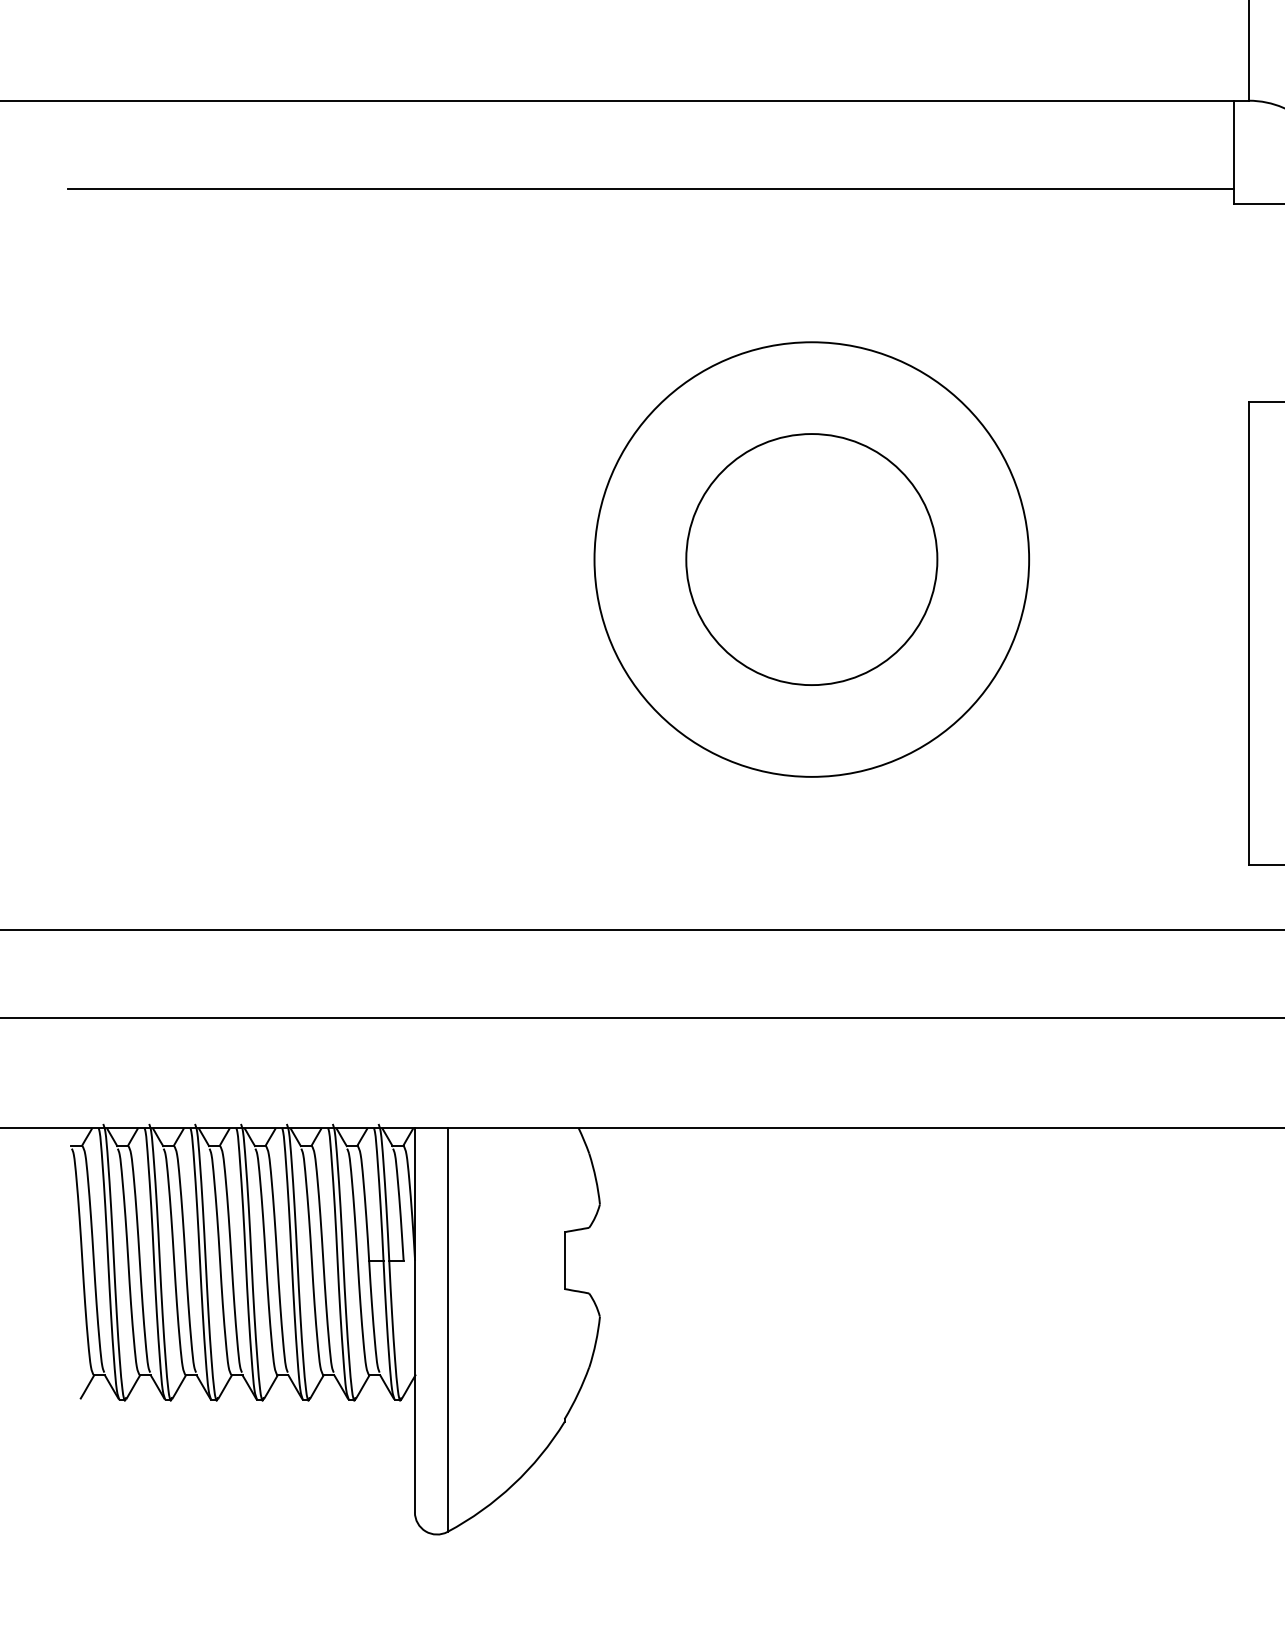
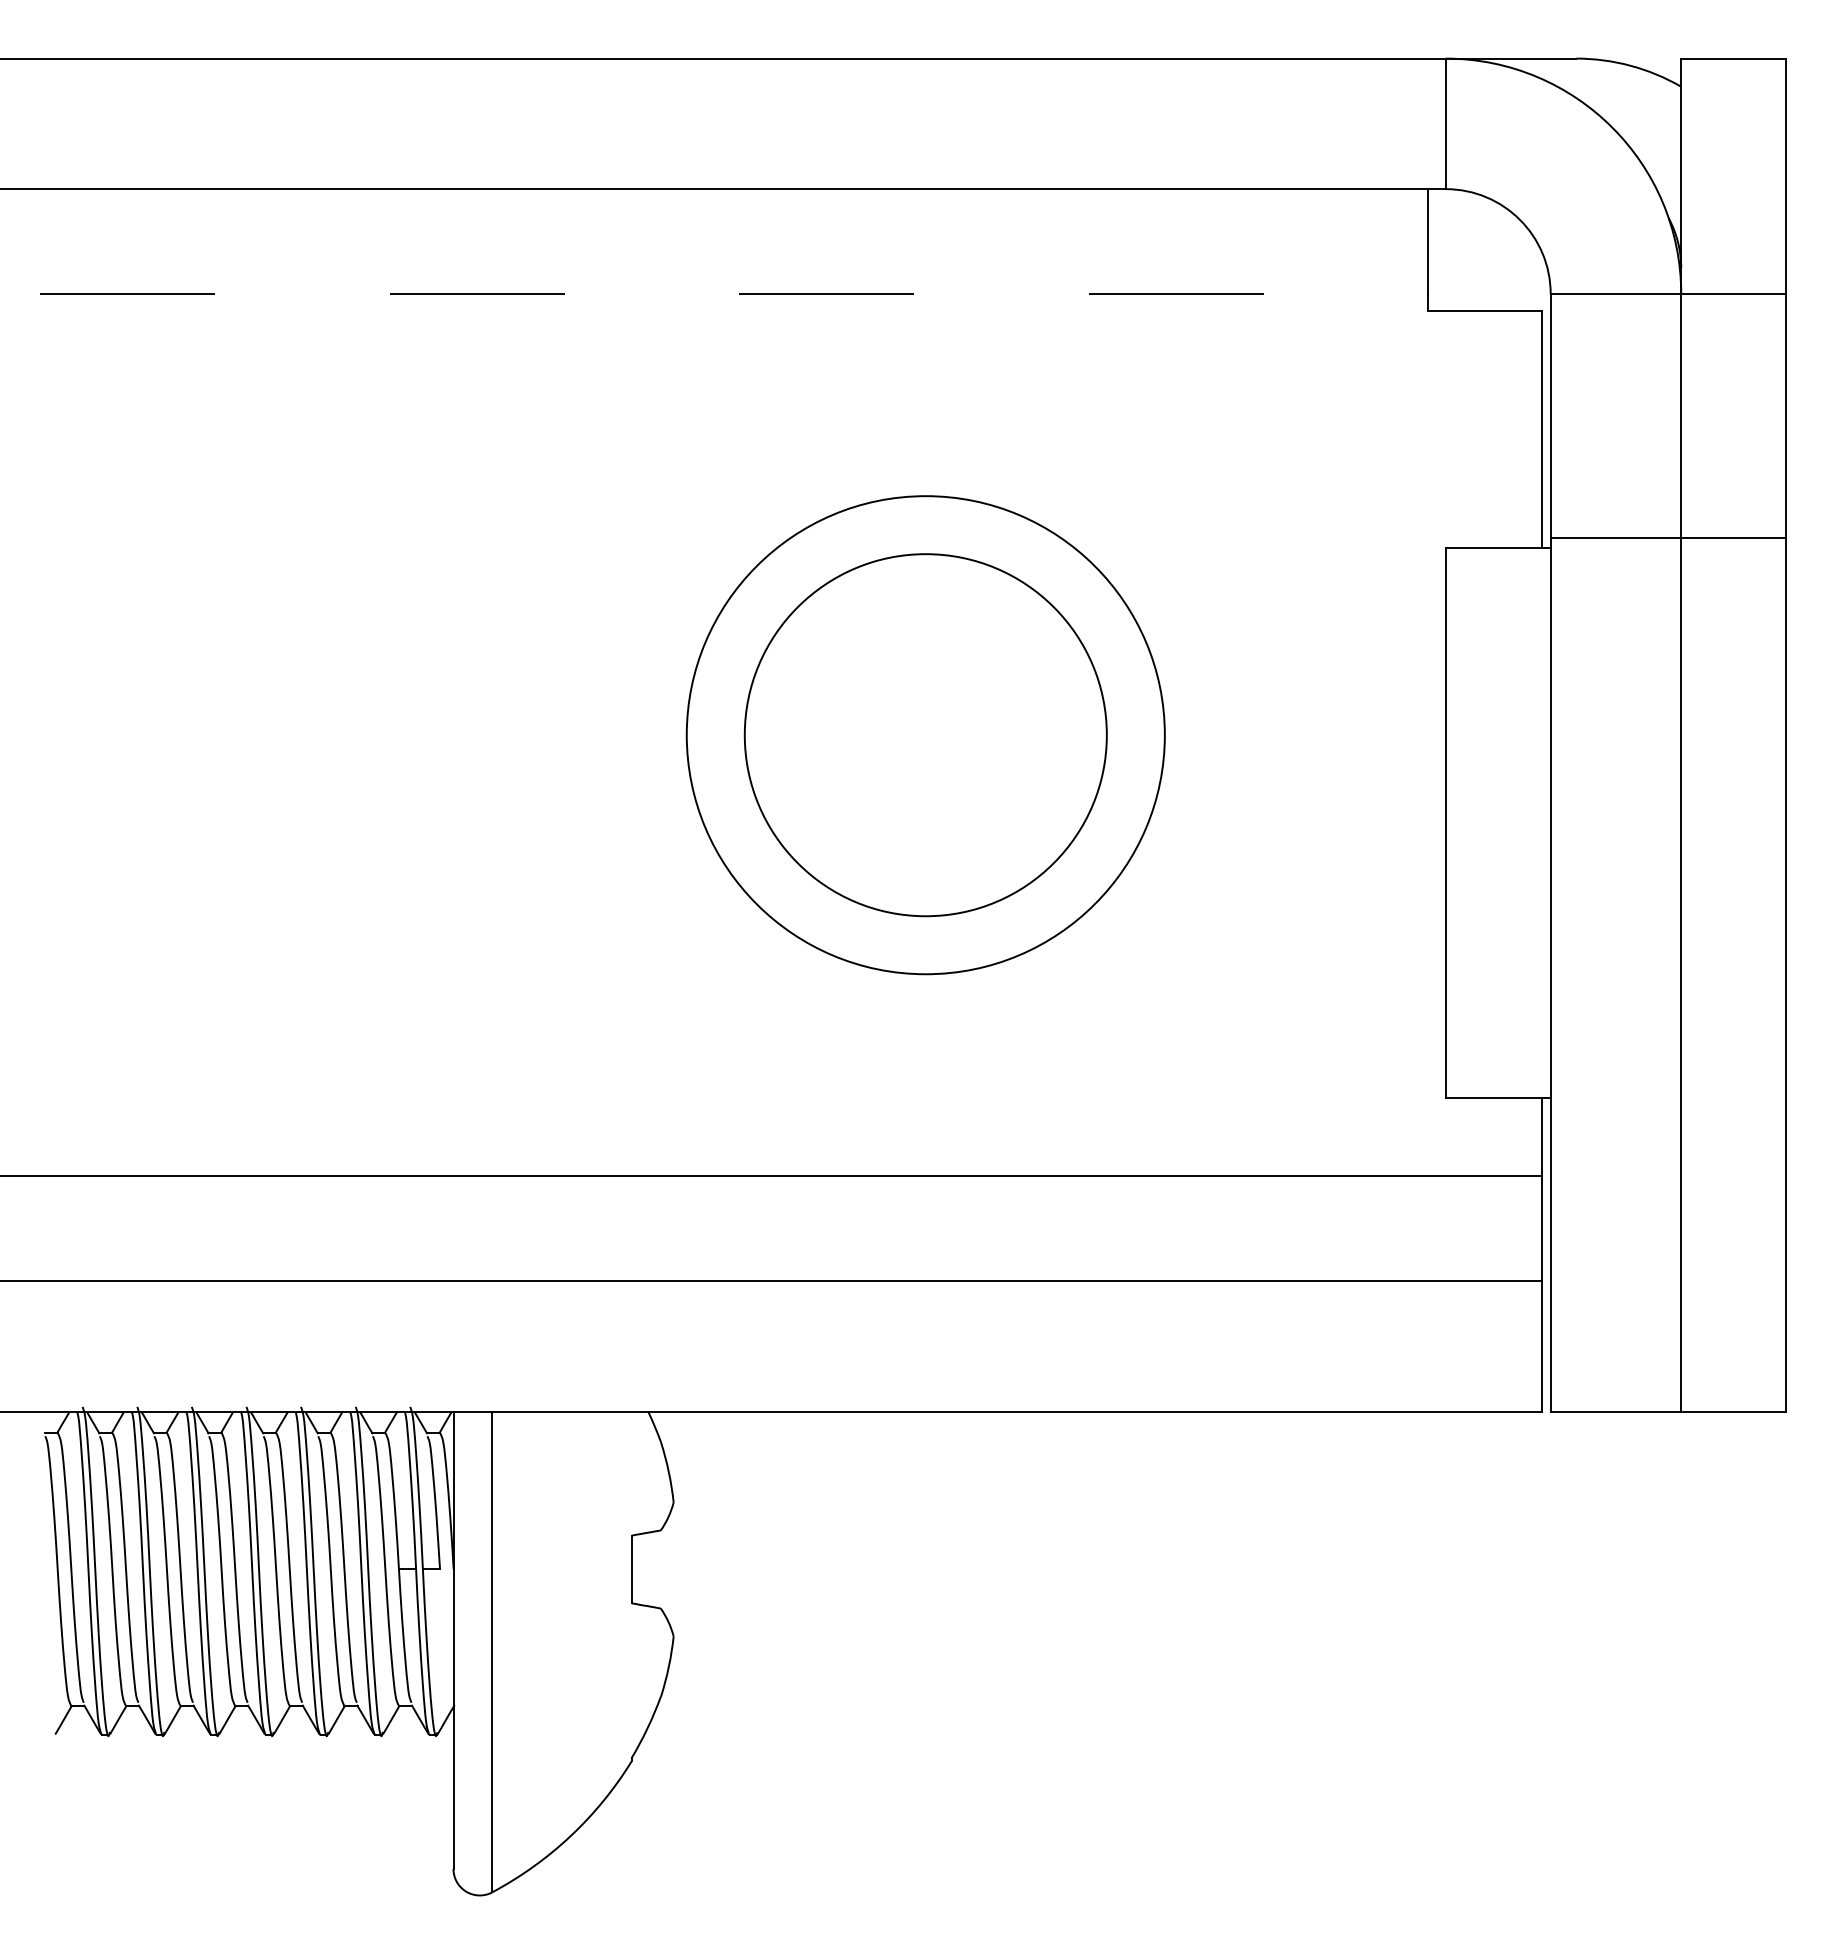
line: (651, 188) -> (734, 293), solid -> dashed
circle: (811, 558) -> (925, 734), size x0.7
circle: (811, 558) -> (925, 734), size x1.6

